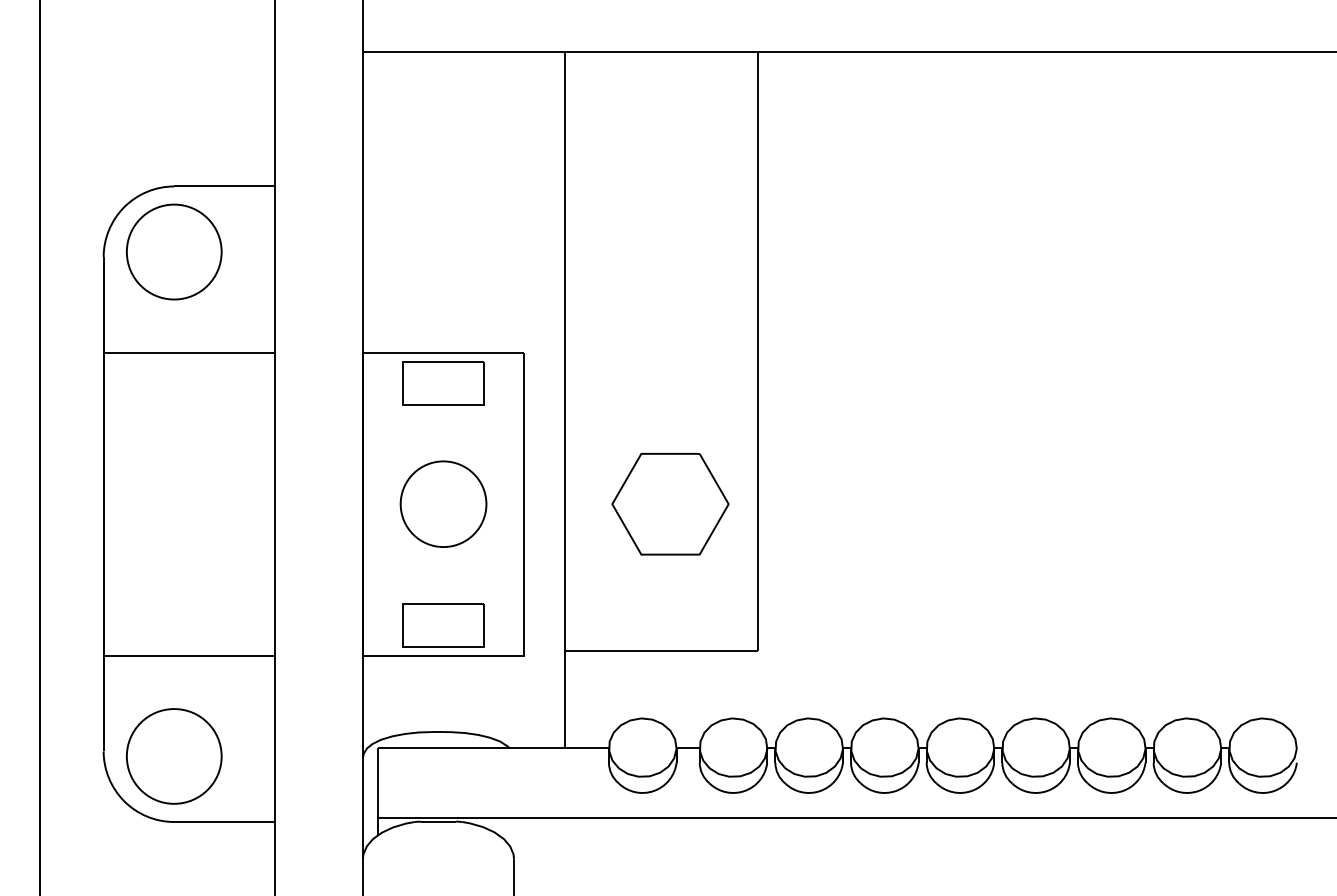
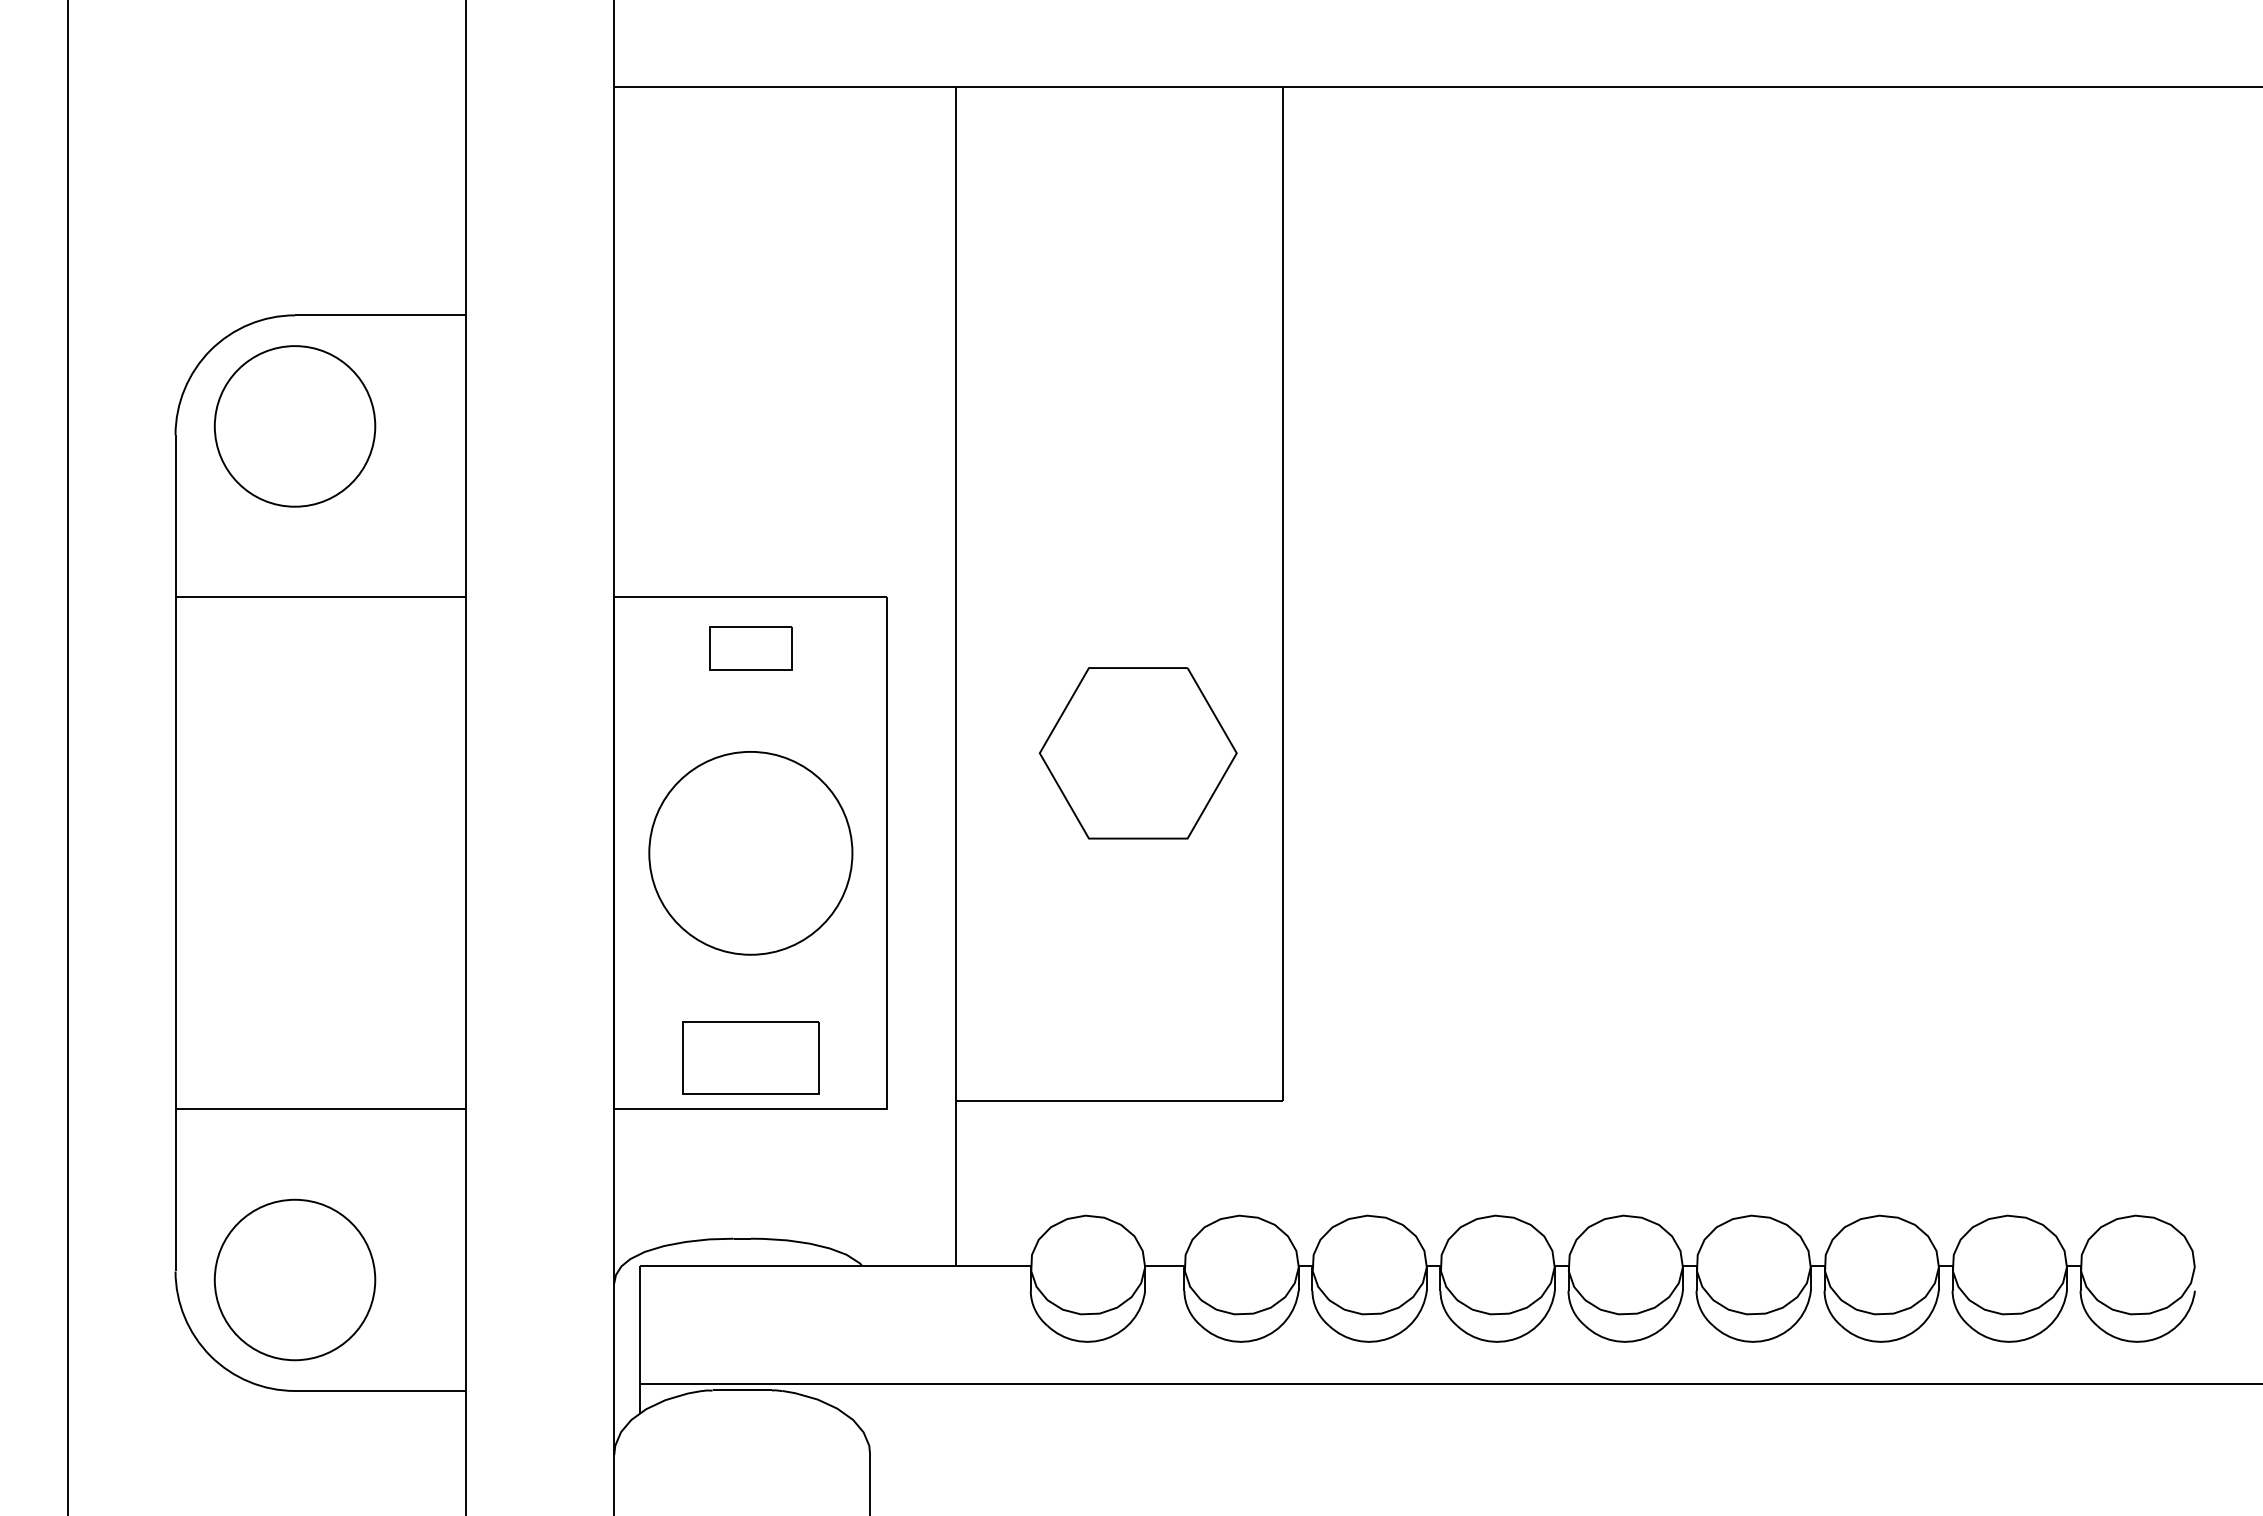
part: (443, 383) -> (750, 648), size x0.6
part: (443, 503) -> (750, 851), size x1.4
part: (670, 504) -> (1138, 753), moved

